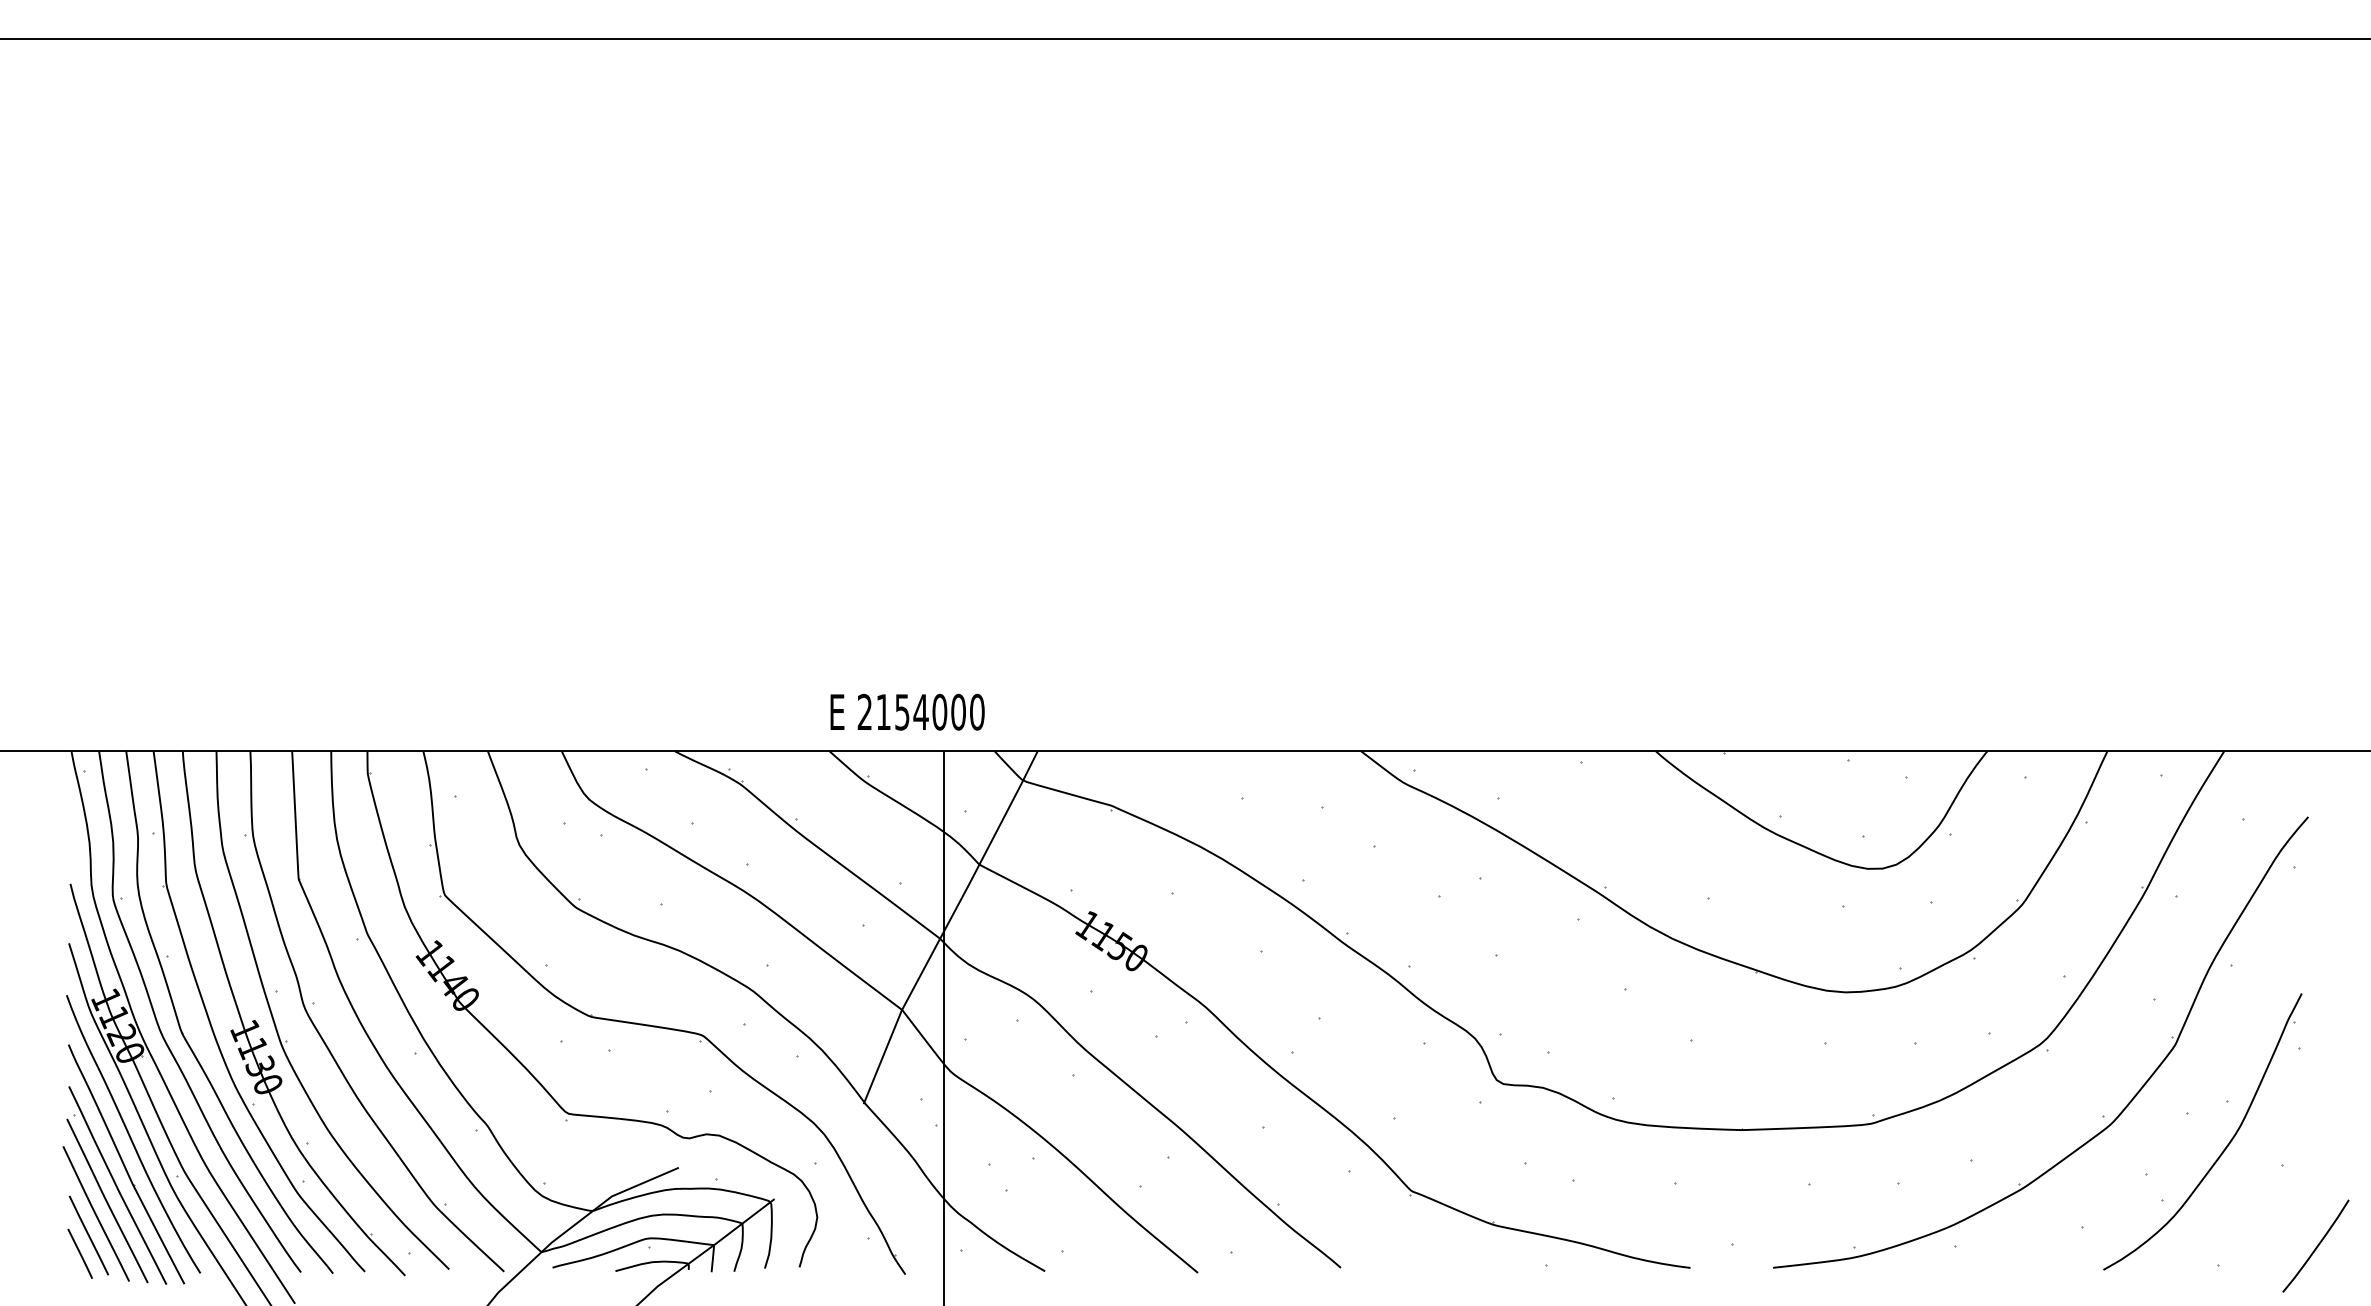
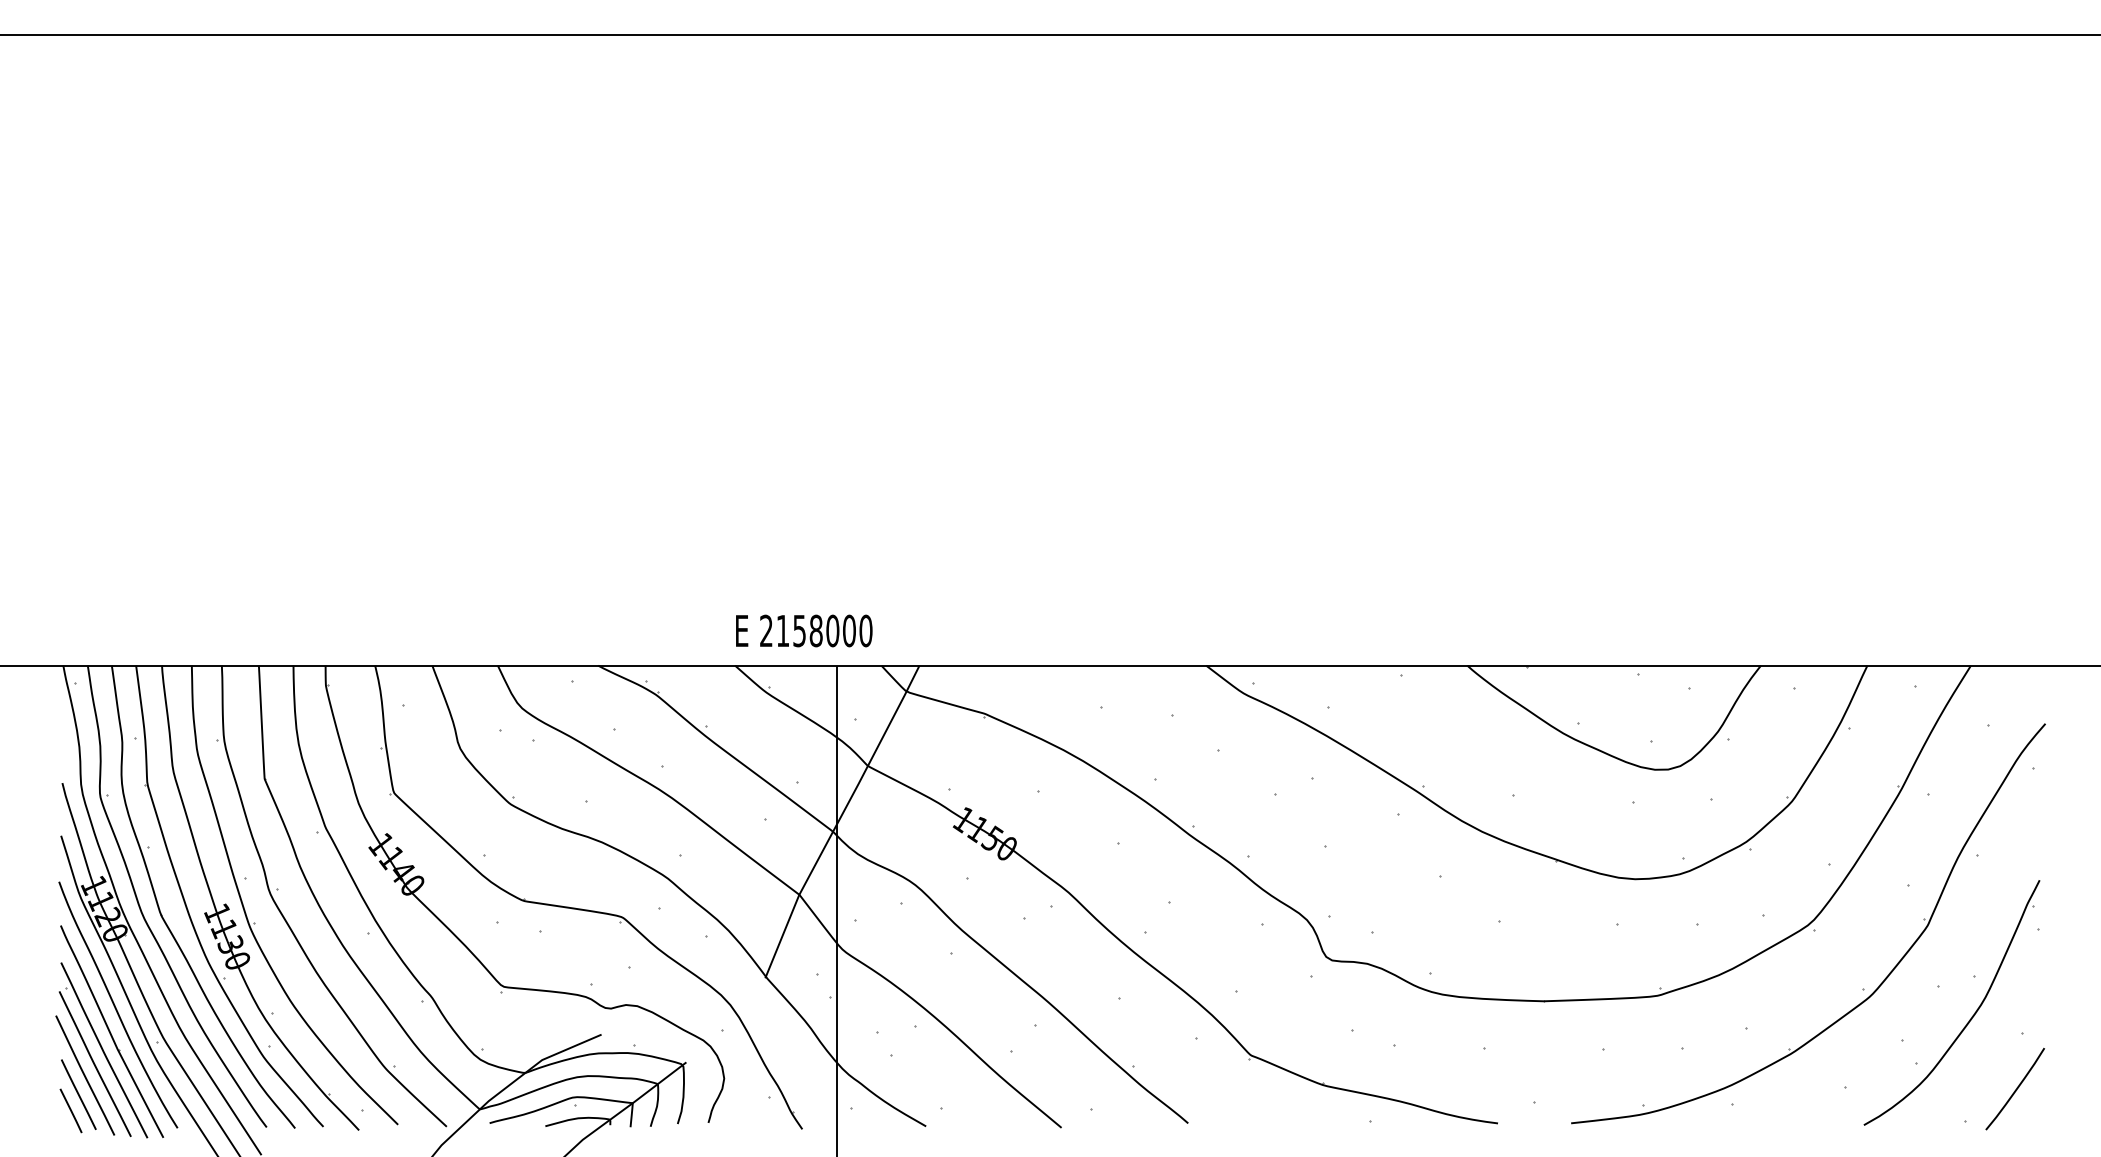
text: (921, 711) -> (816, 630), 2154000 -> 2158000
curve: (2316, 1246) -> (2015, 1089), moved

